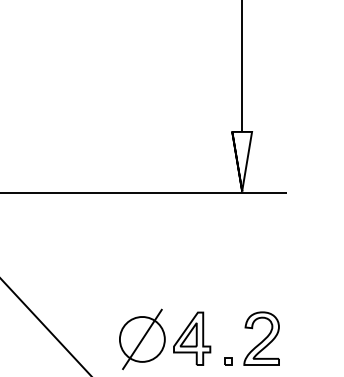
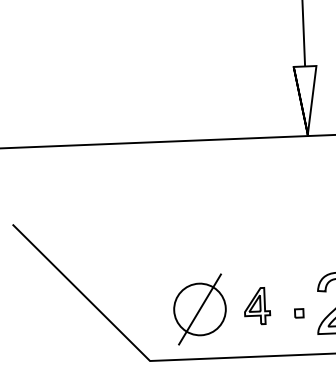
part: (192, 338) -> (257, 306), size x0.6
part: (228, 361) -> (299, 313), moved

